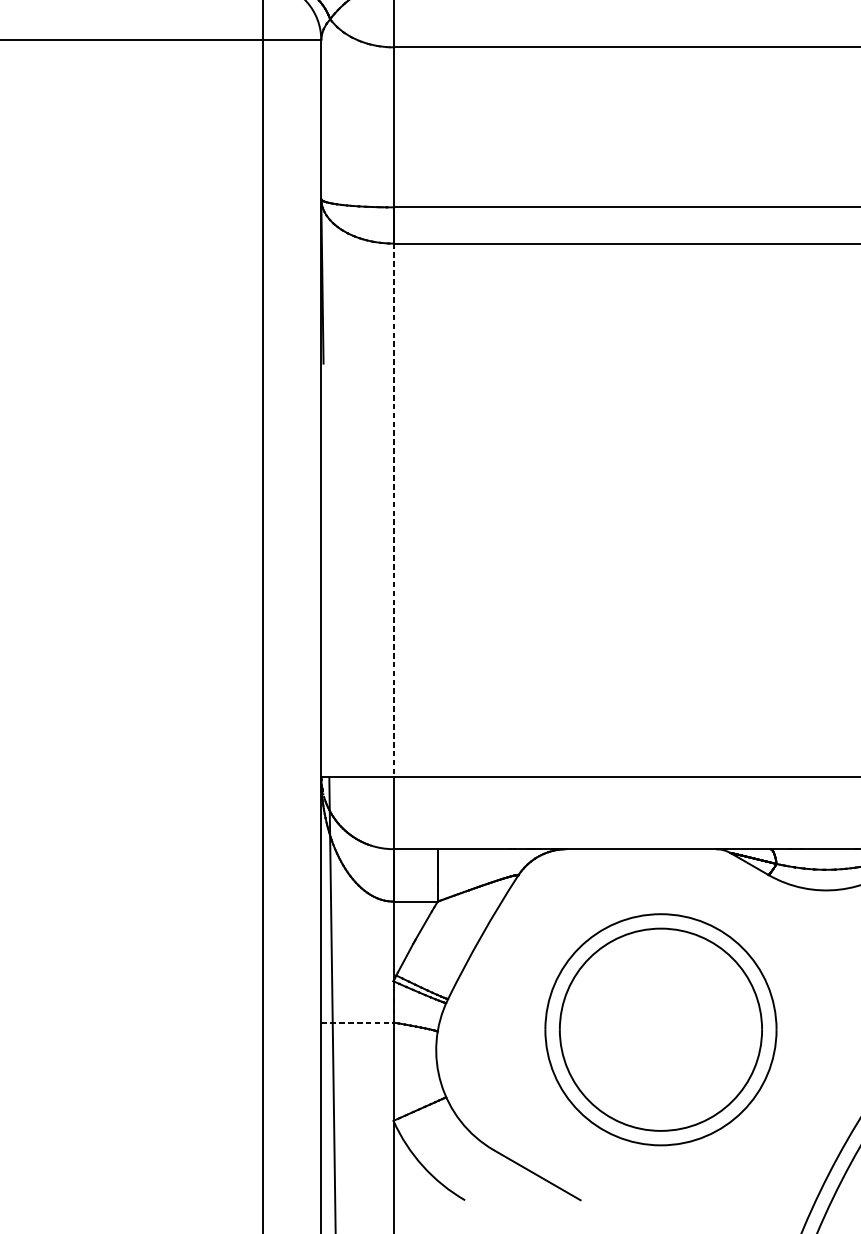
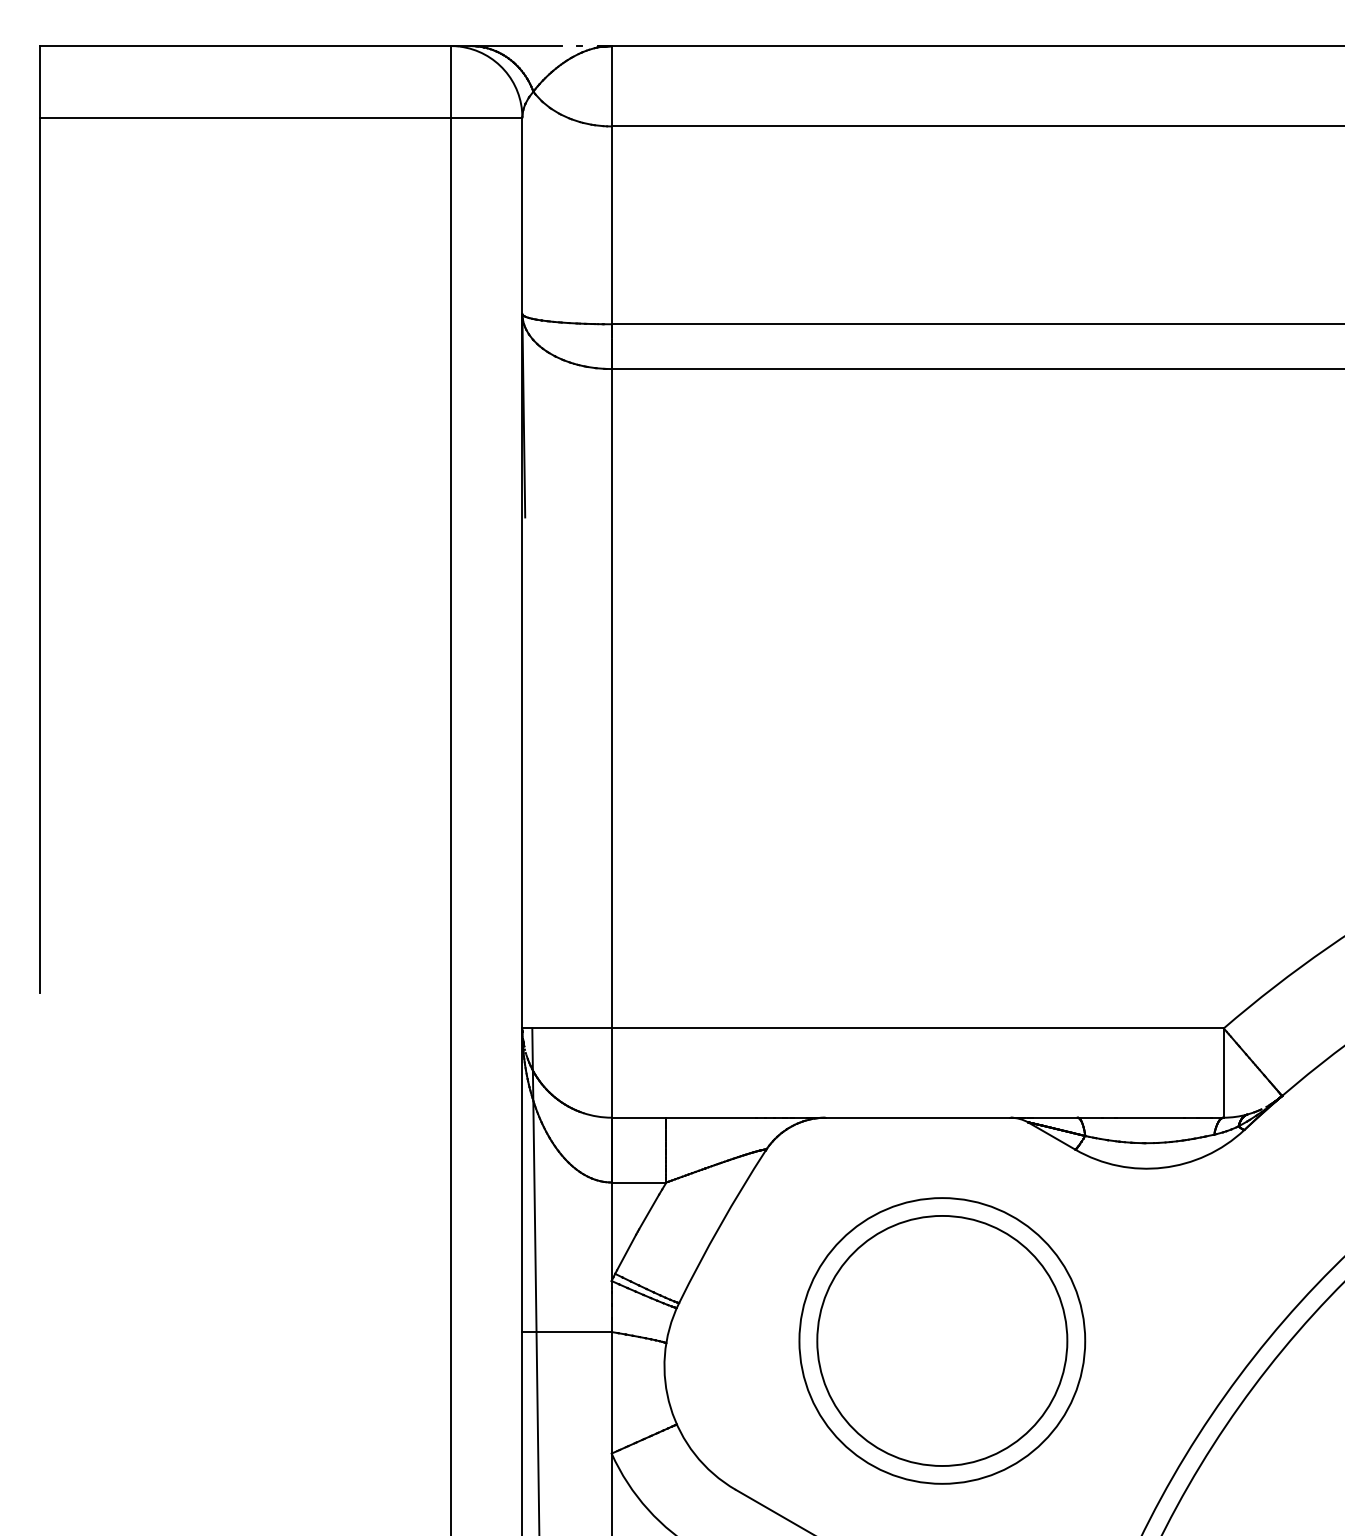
line: (393, 510) -> (611, 698), dashed -> solid
line: (357, 1022) -> (567, 1332), dashed -> solid

